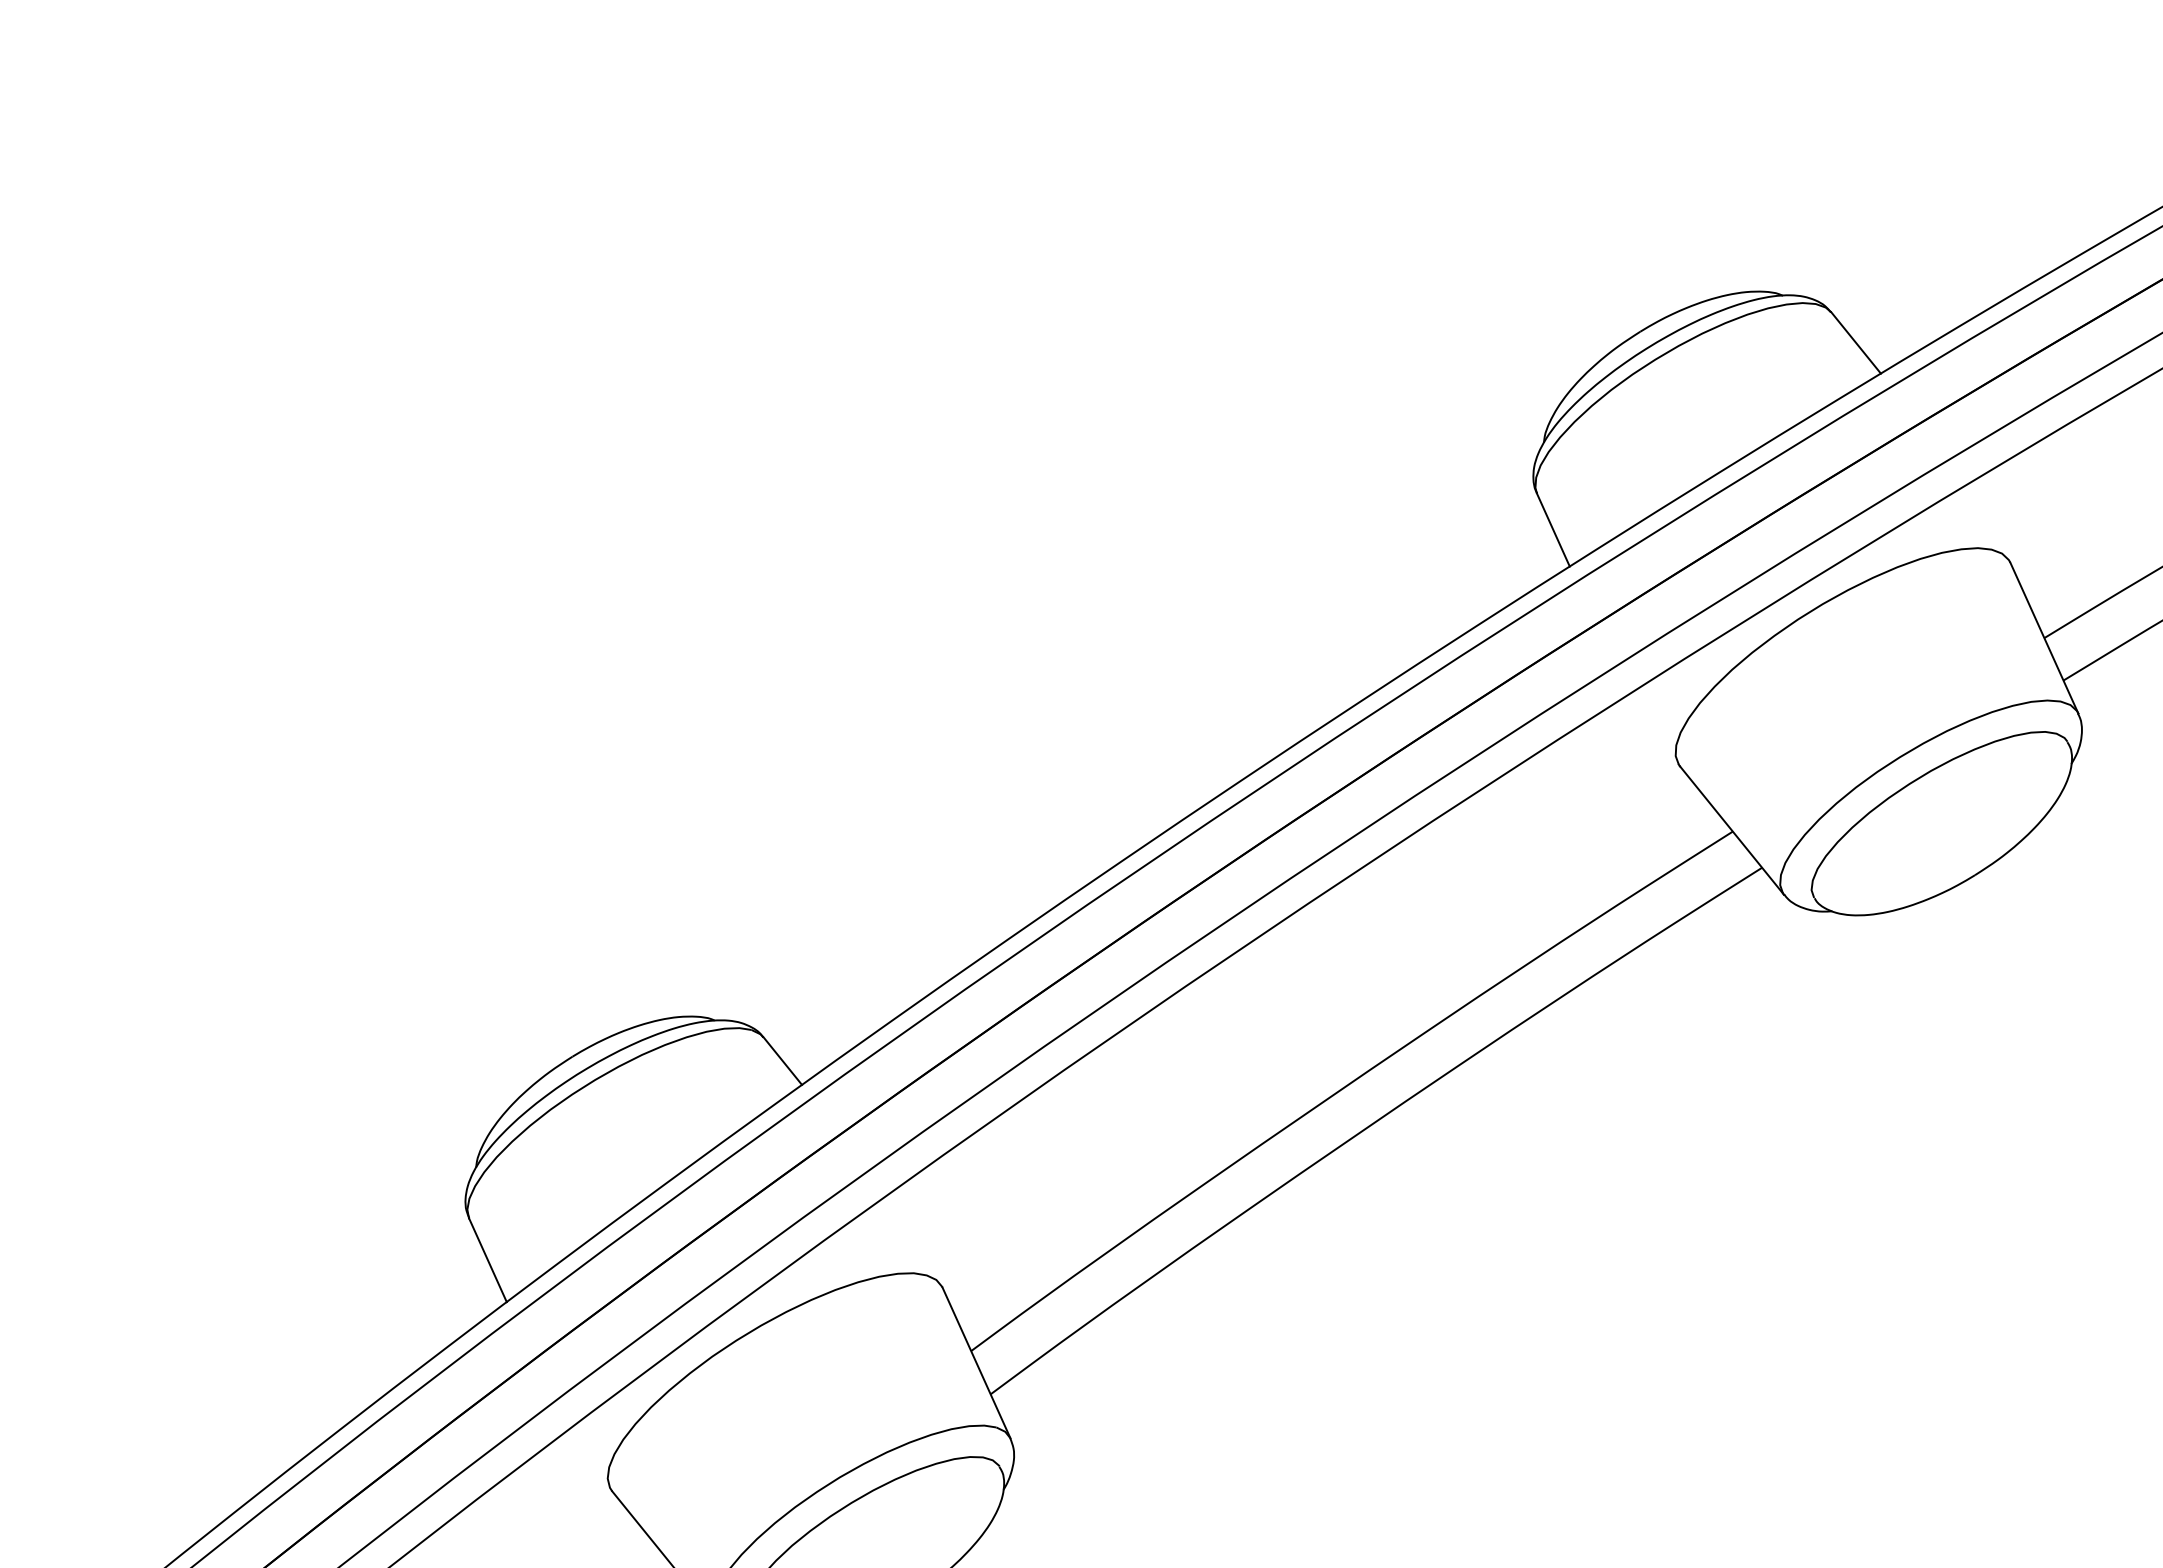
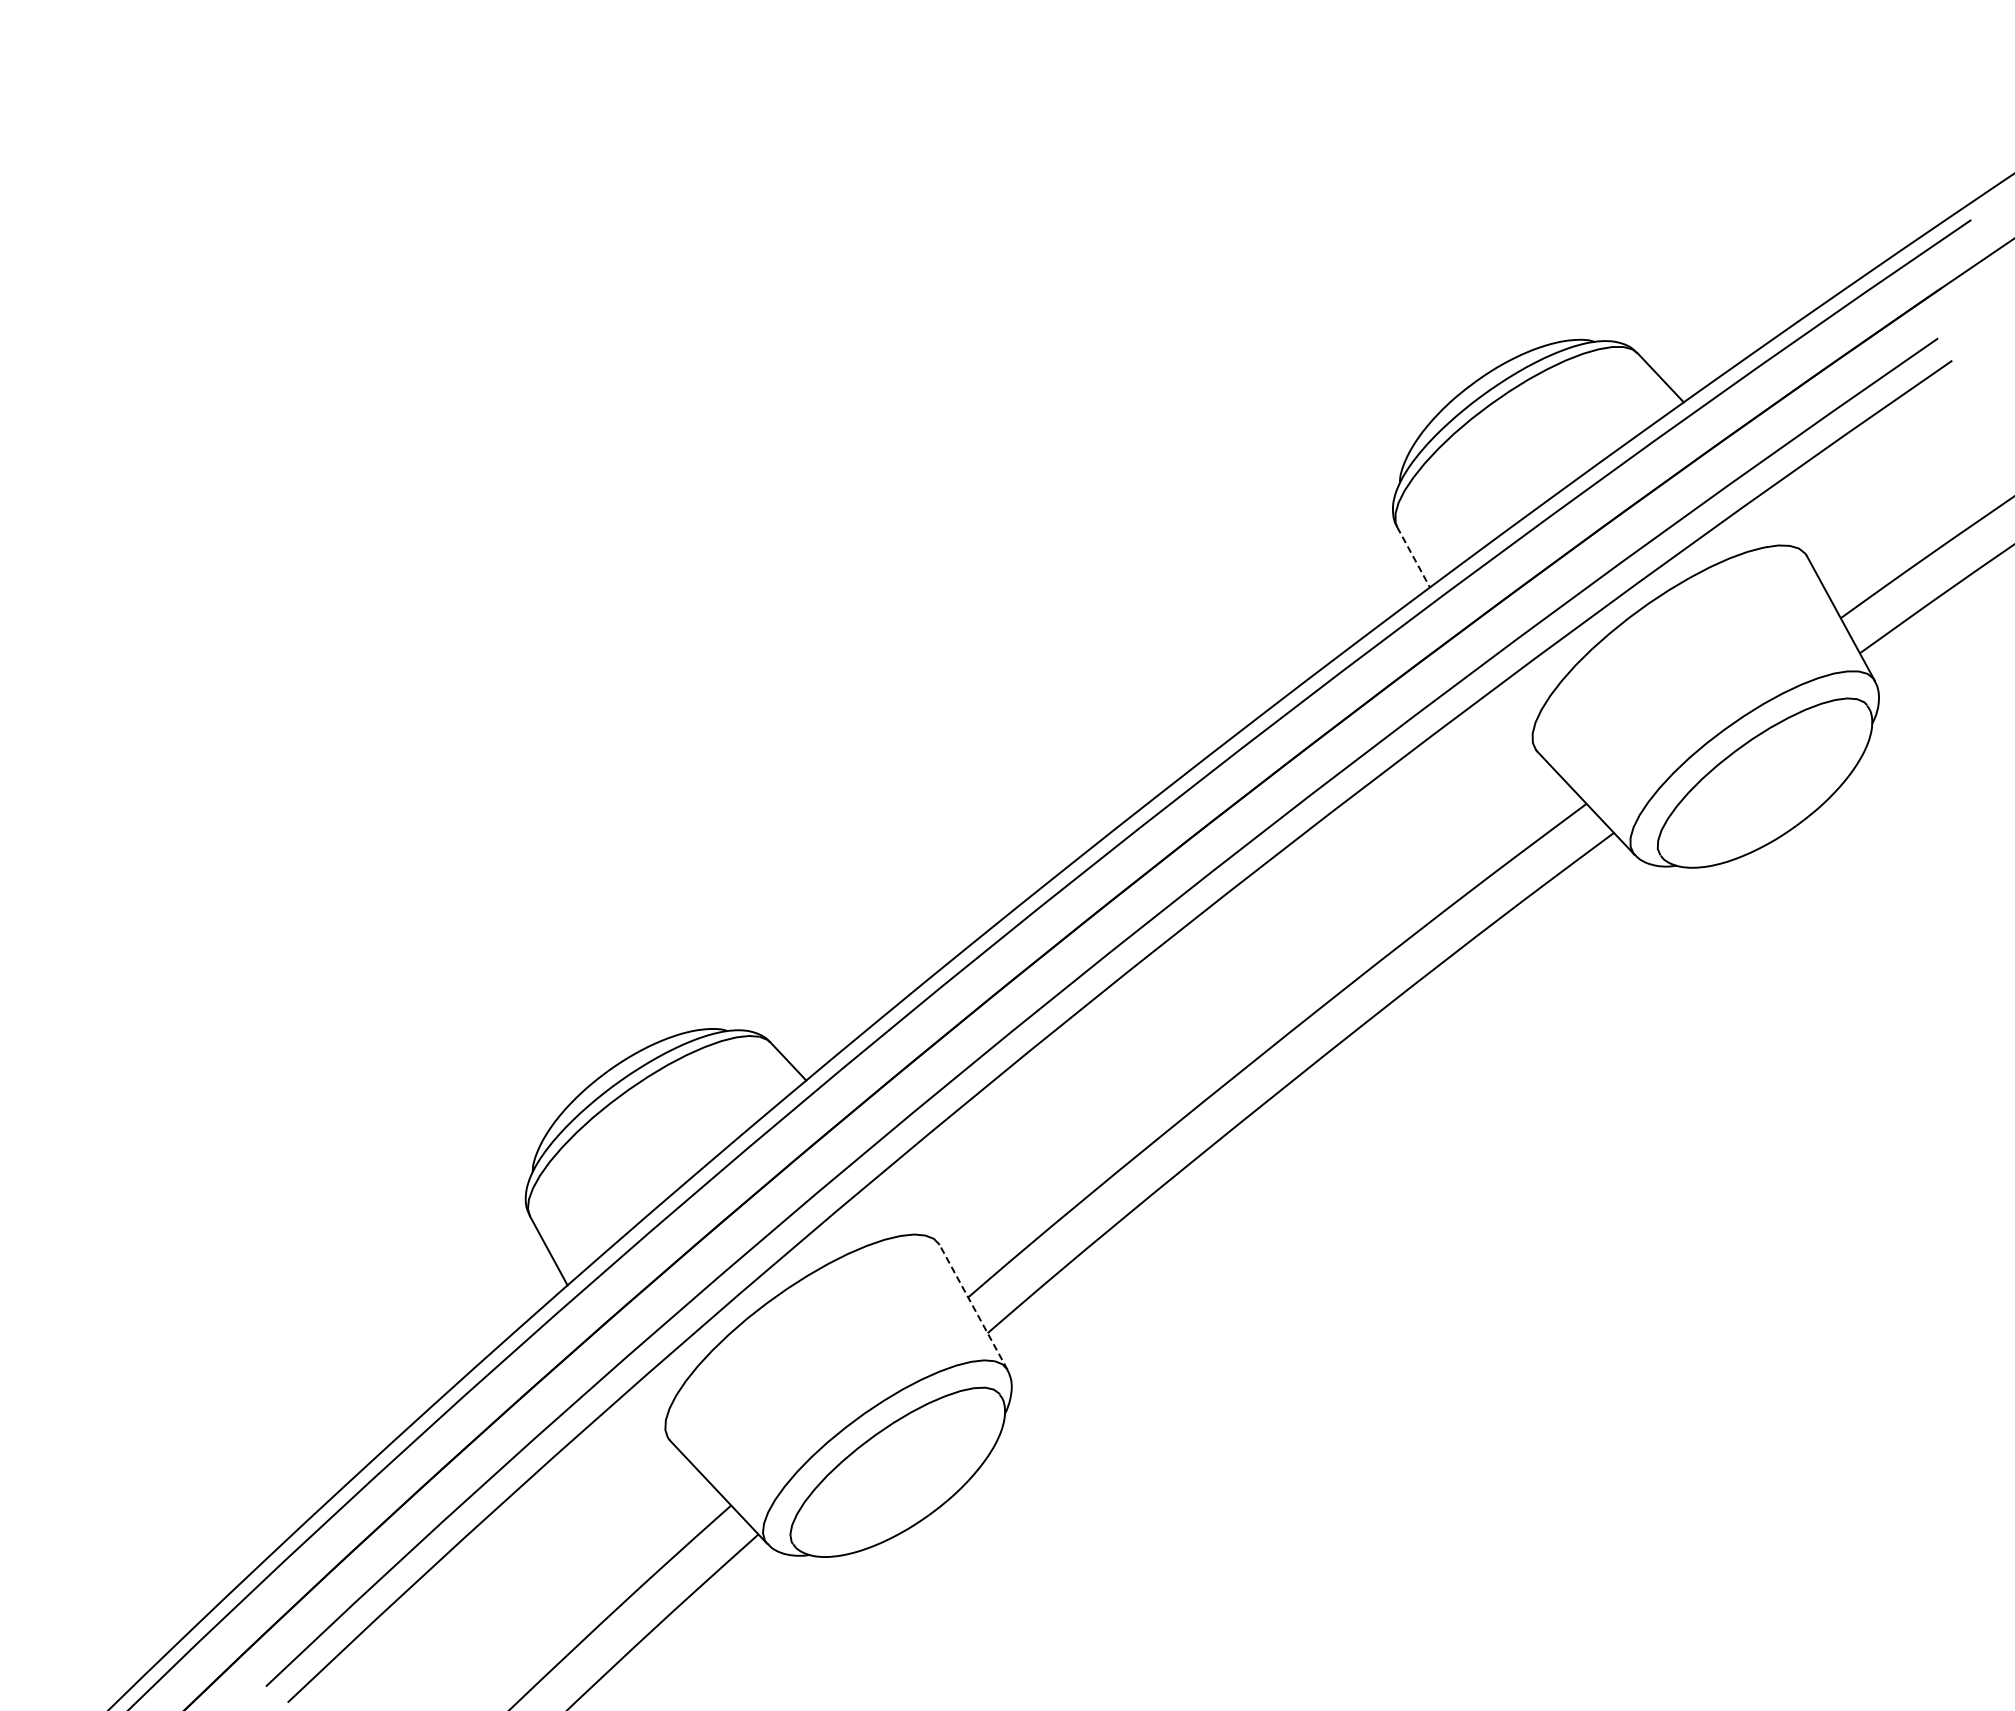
line: (1553, 530) -> (1413, 557), solid -> dashed
line: (976, 1363) -> (973, 1307), solid -> dashed

